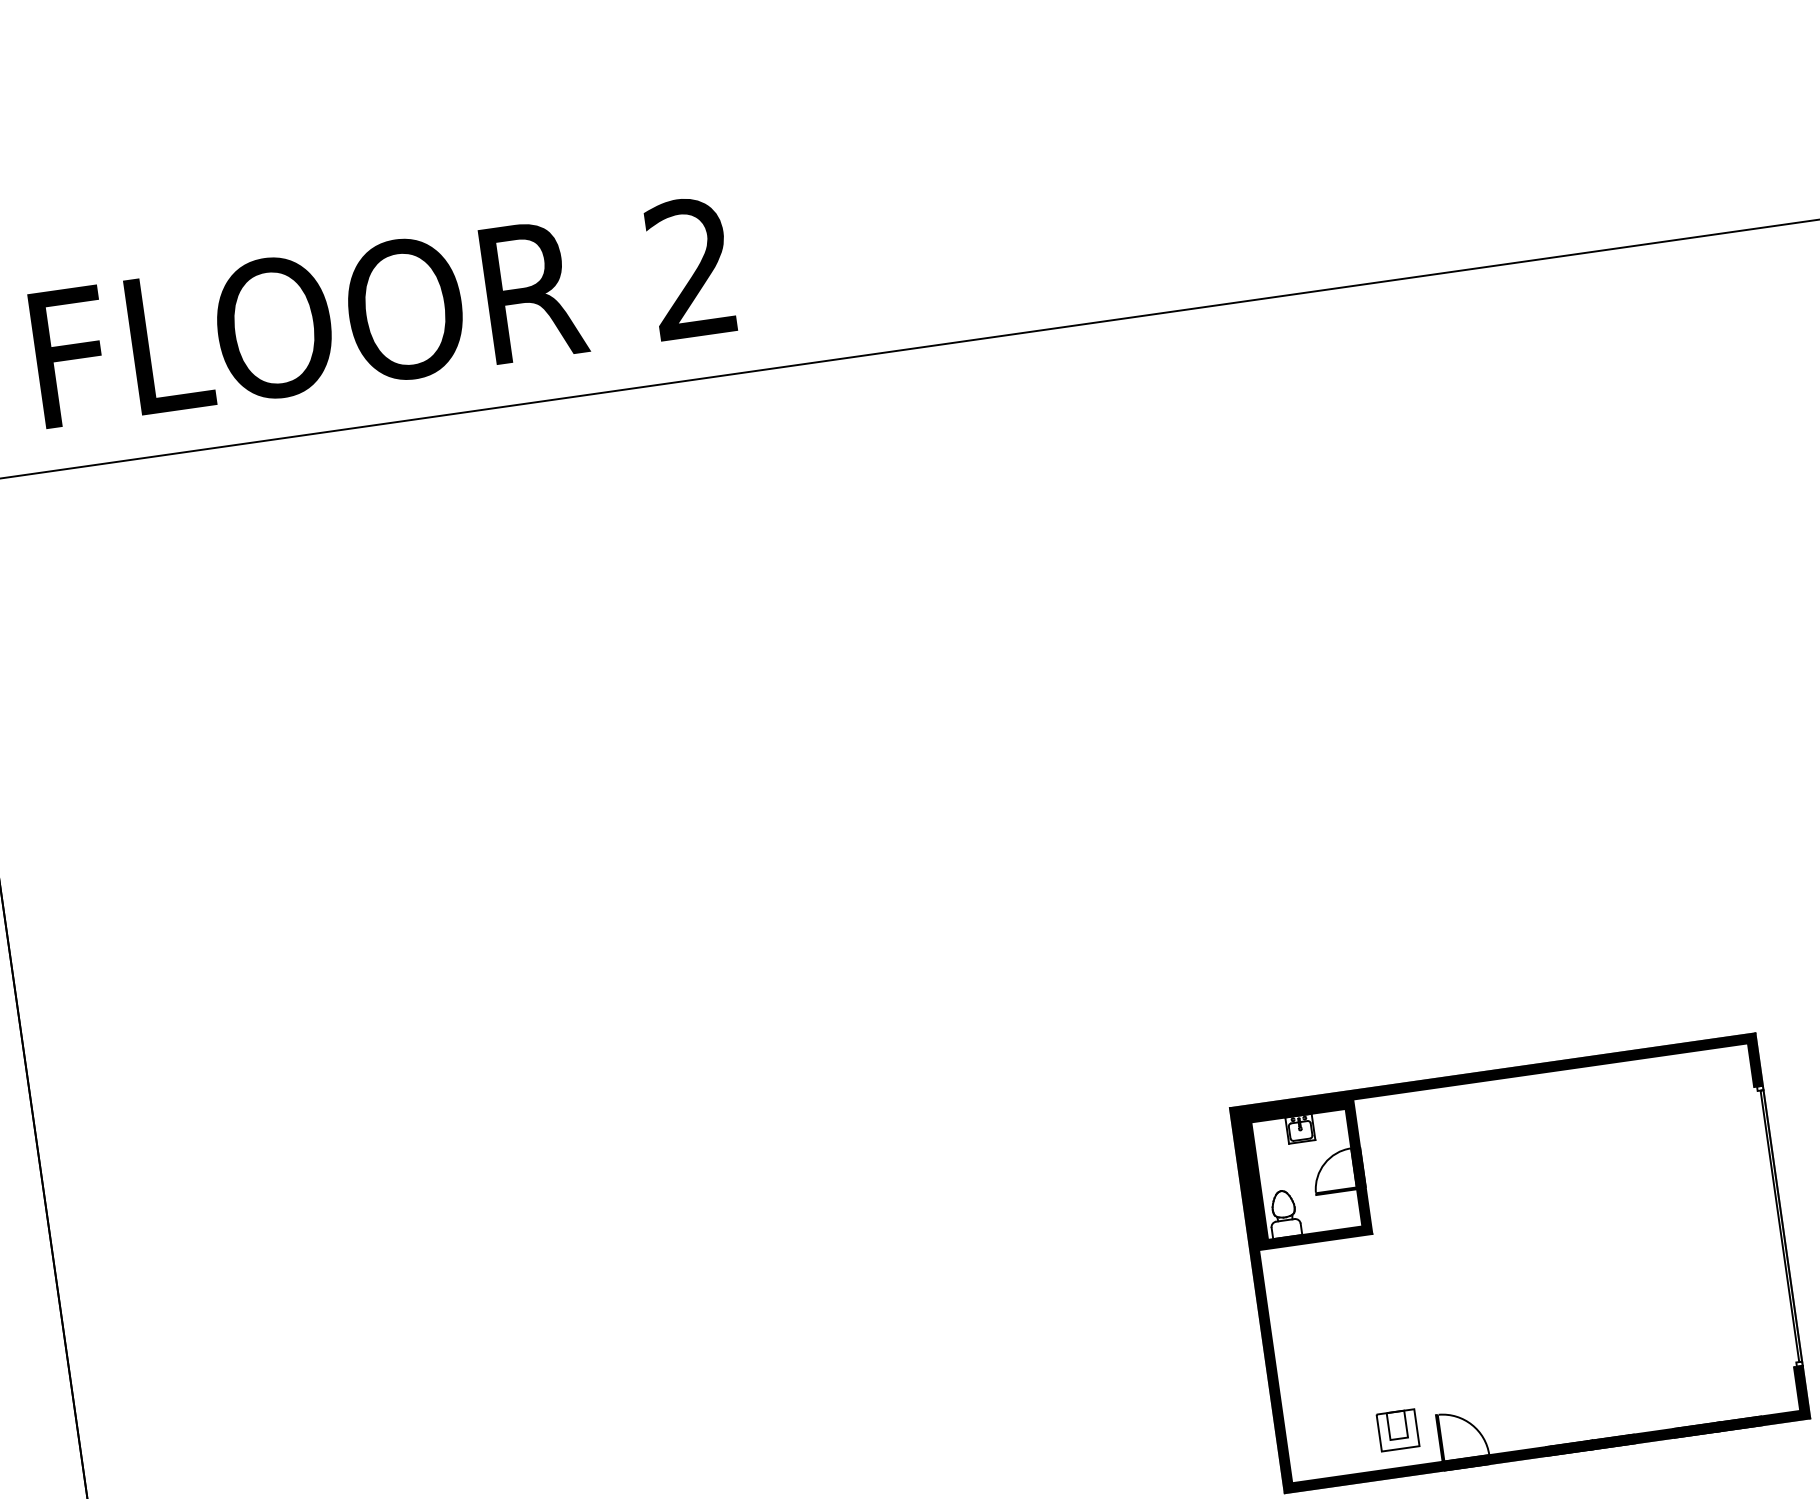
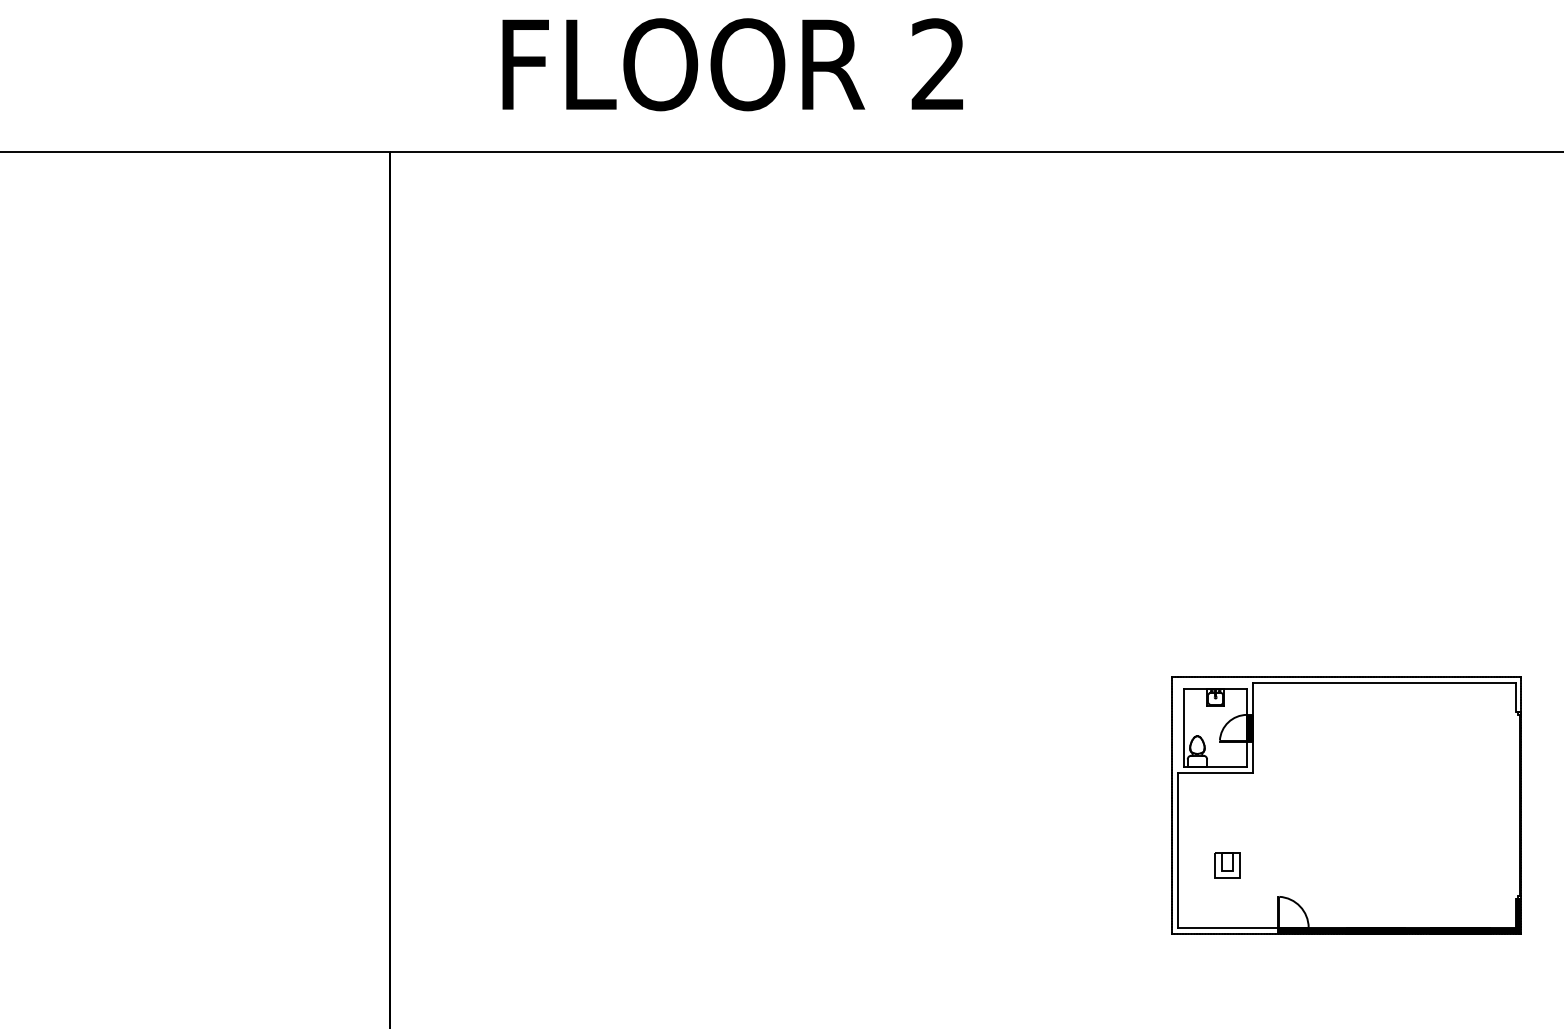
text: (382, 312) -> (732, 64), moved
fill: (1519, 1263) -> (1346, 805), removed
part: (1398, 1430) -> (1227, 865), moved

